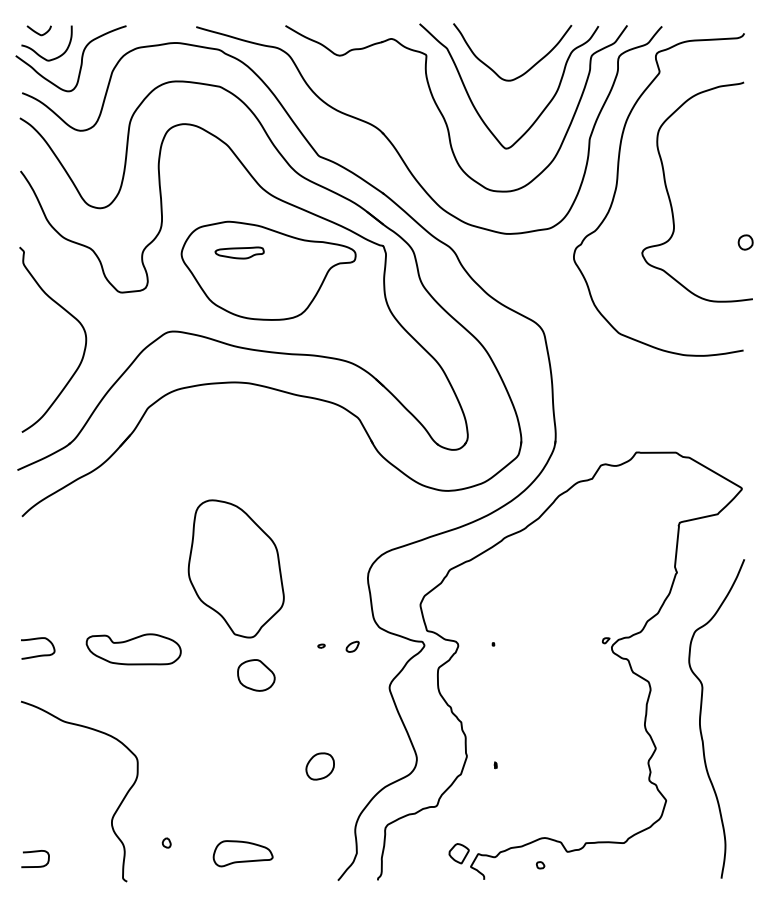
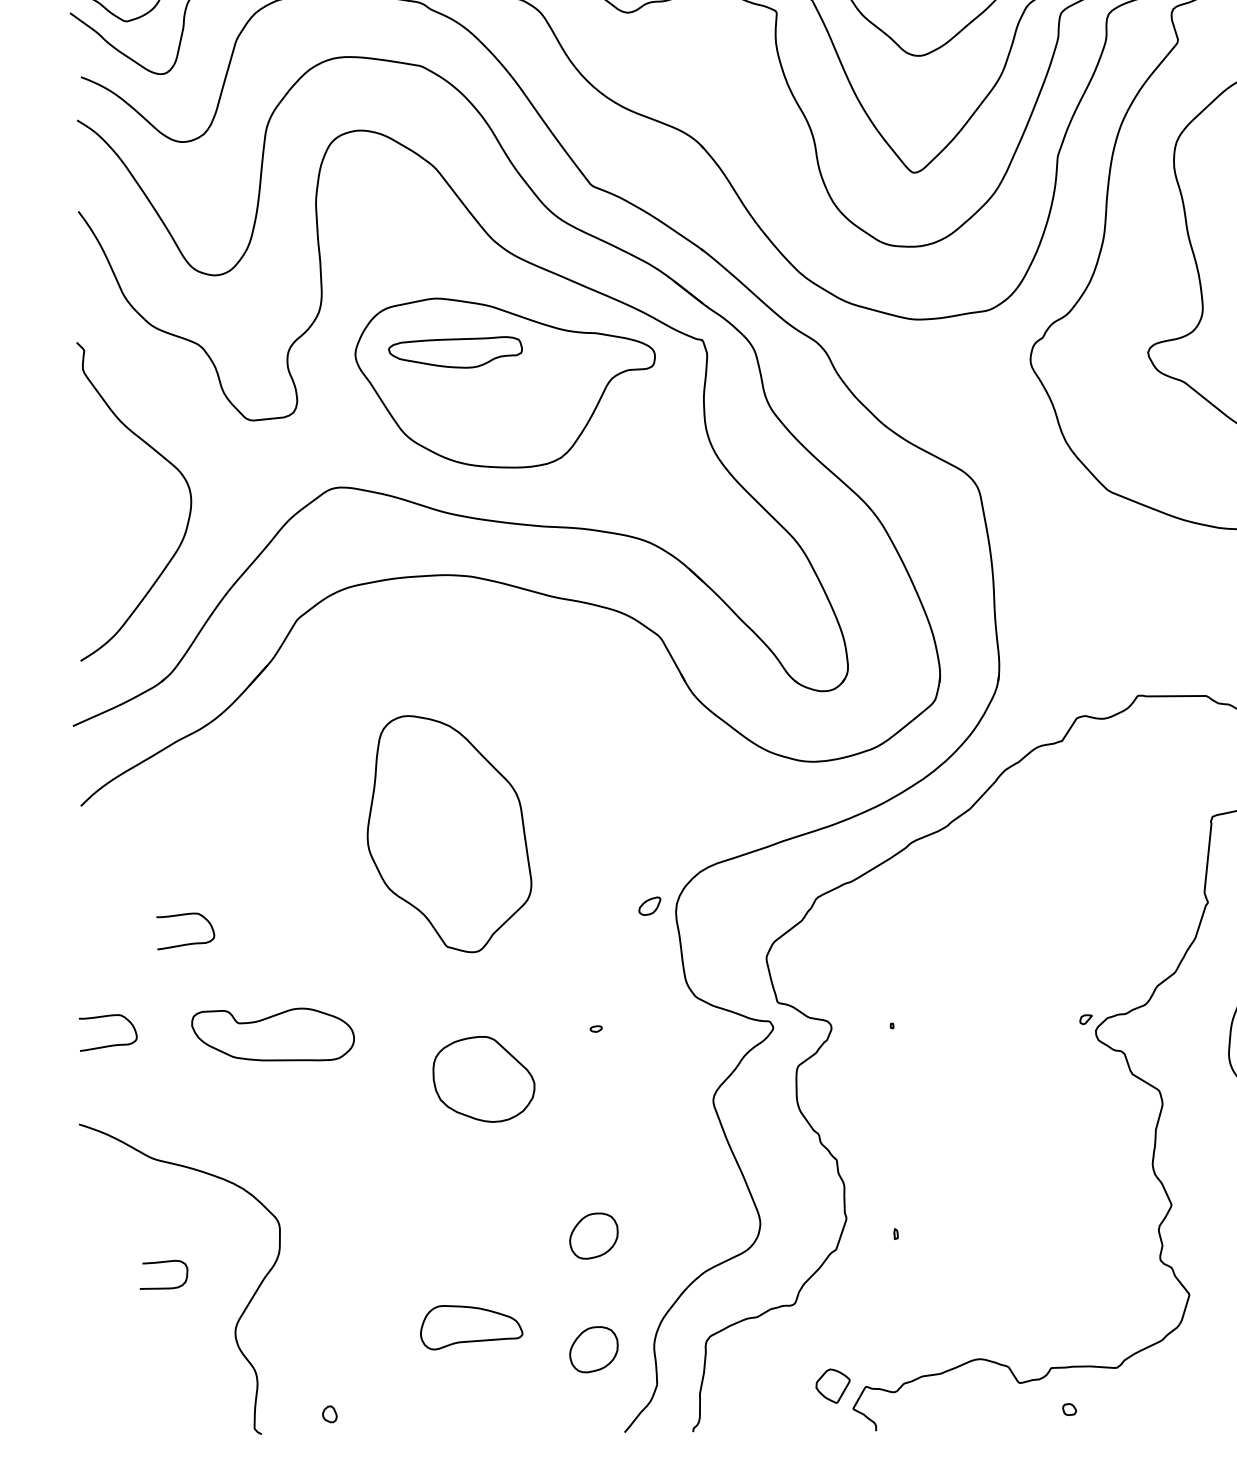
part: (239, 252) -> (455, 351), size x1.6
part: (235, 568) -> (448, 833), moved
curve: (85, 595) -> (190, 941), added
part: (352, 646) -> (649, 905), moved
part: (256, 675) -> (484, 1079), size x1.6
part: (319, 832) -> (592, 1349), added
part: (166, 842) -> (329, 1413), moved
curve: (35, 852) -> (164, 1263), moved
part: (242, 853) -> (470, 1327), moved
part: (540, 865) -> (1069, 1409), moved

